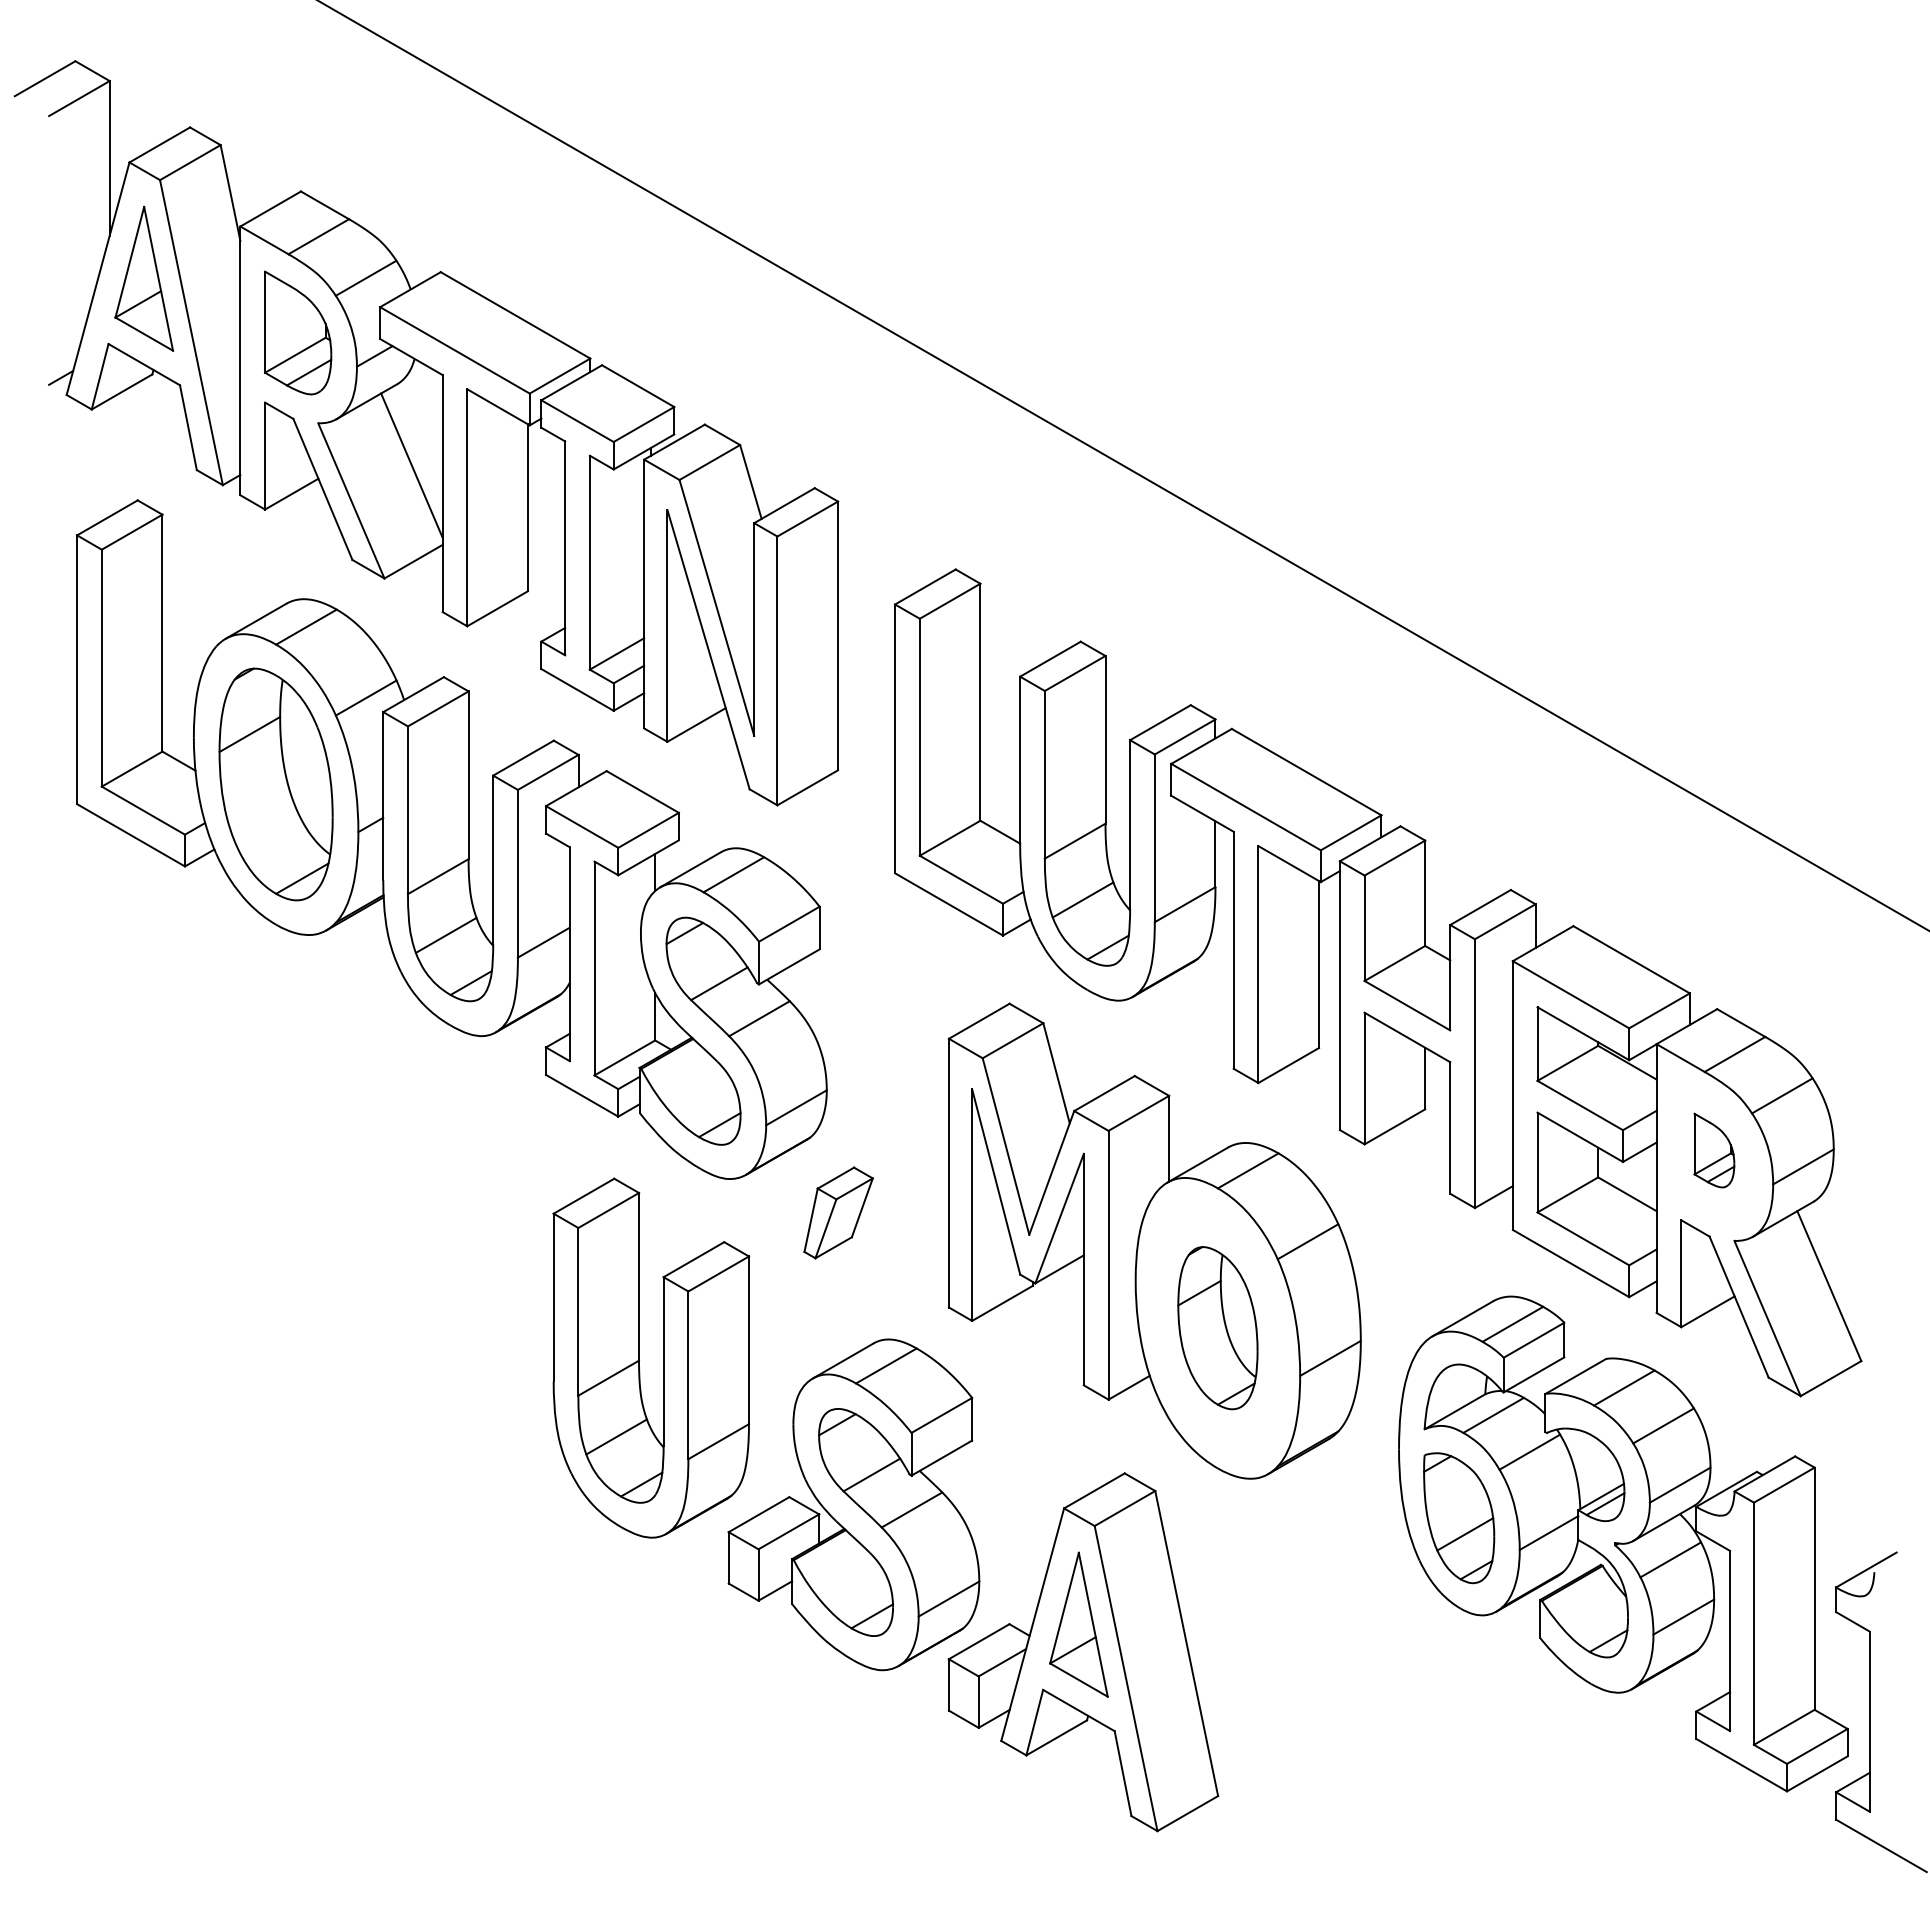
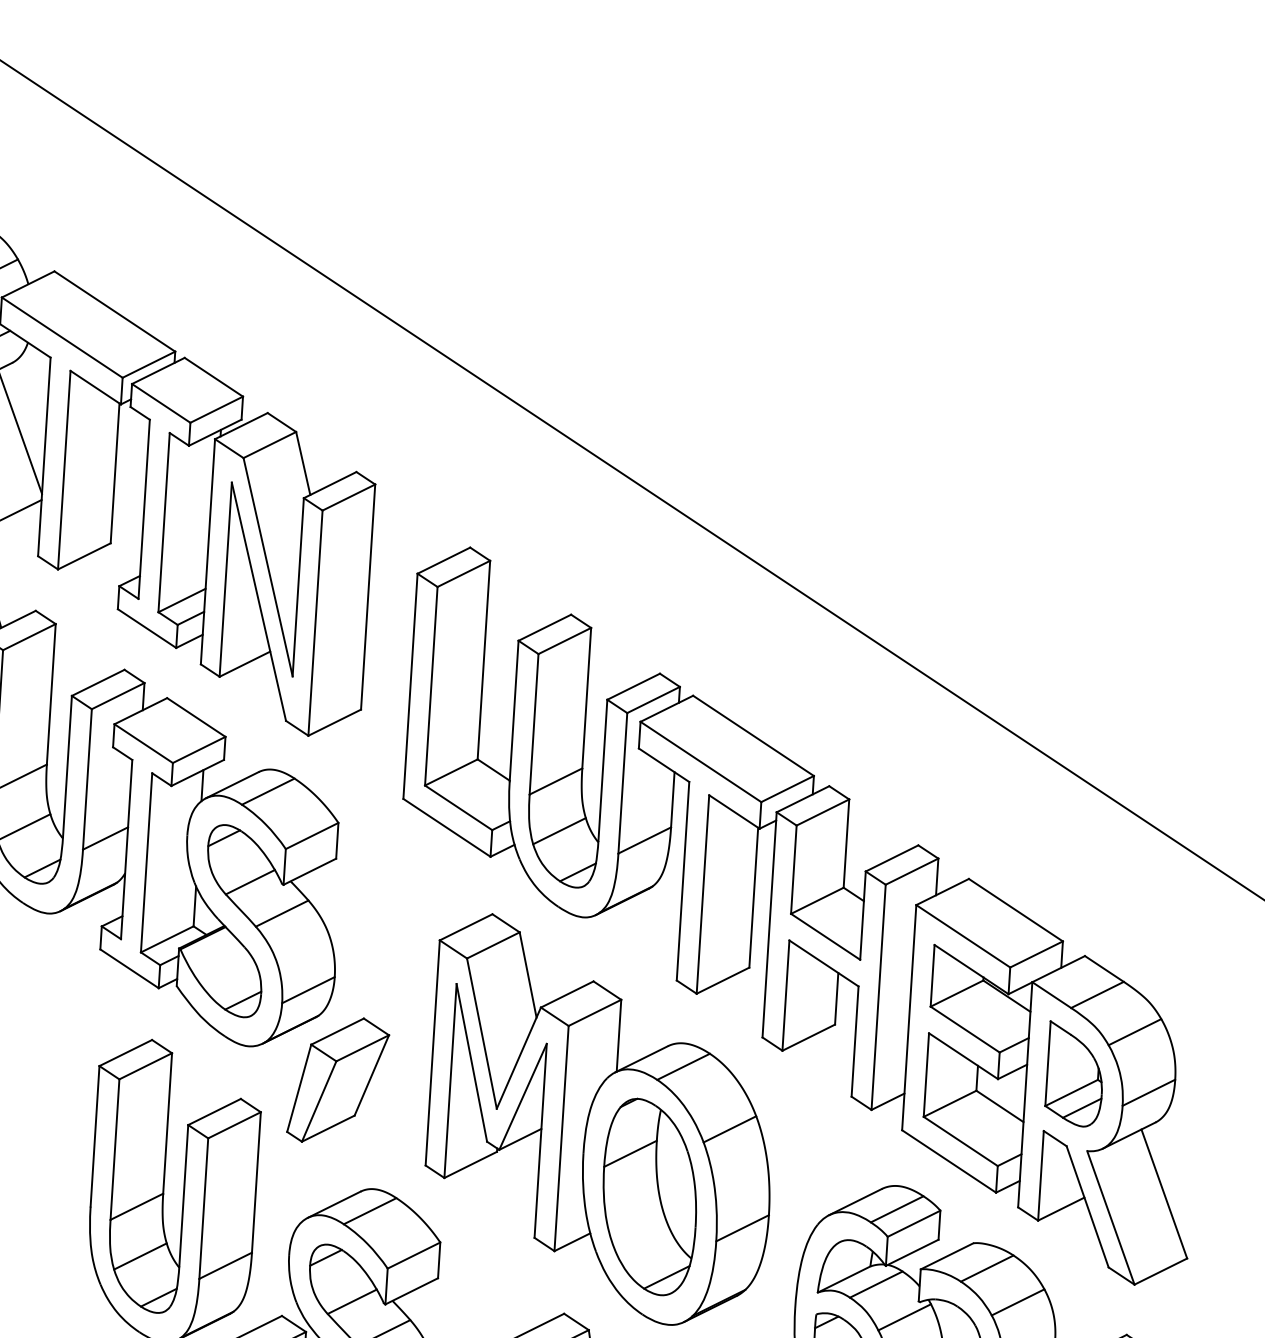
part: (1714, 1150) -> (1075, 1074), size x1.67
part: (838, 1212) -> (338, 1080), size x1.67
part: (1217, 1327) -> (649, 1196), size x1.43

